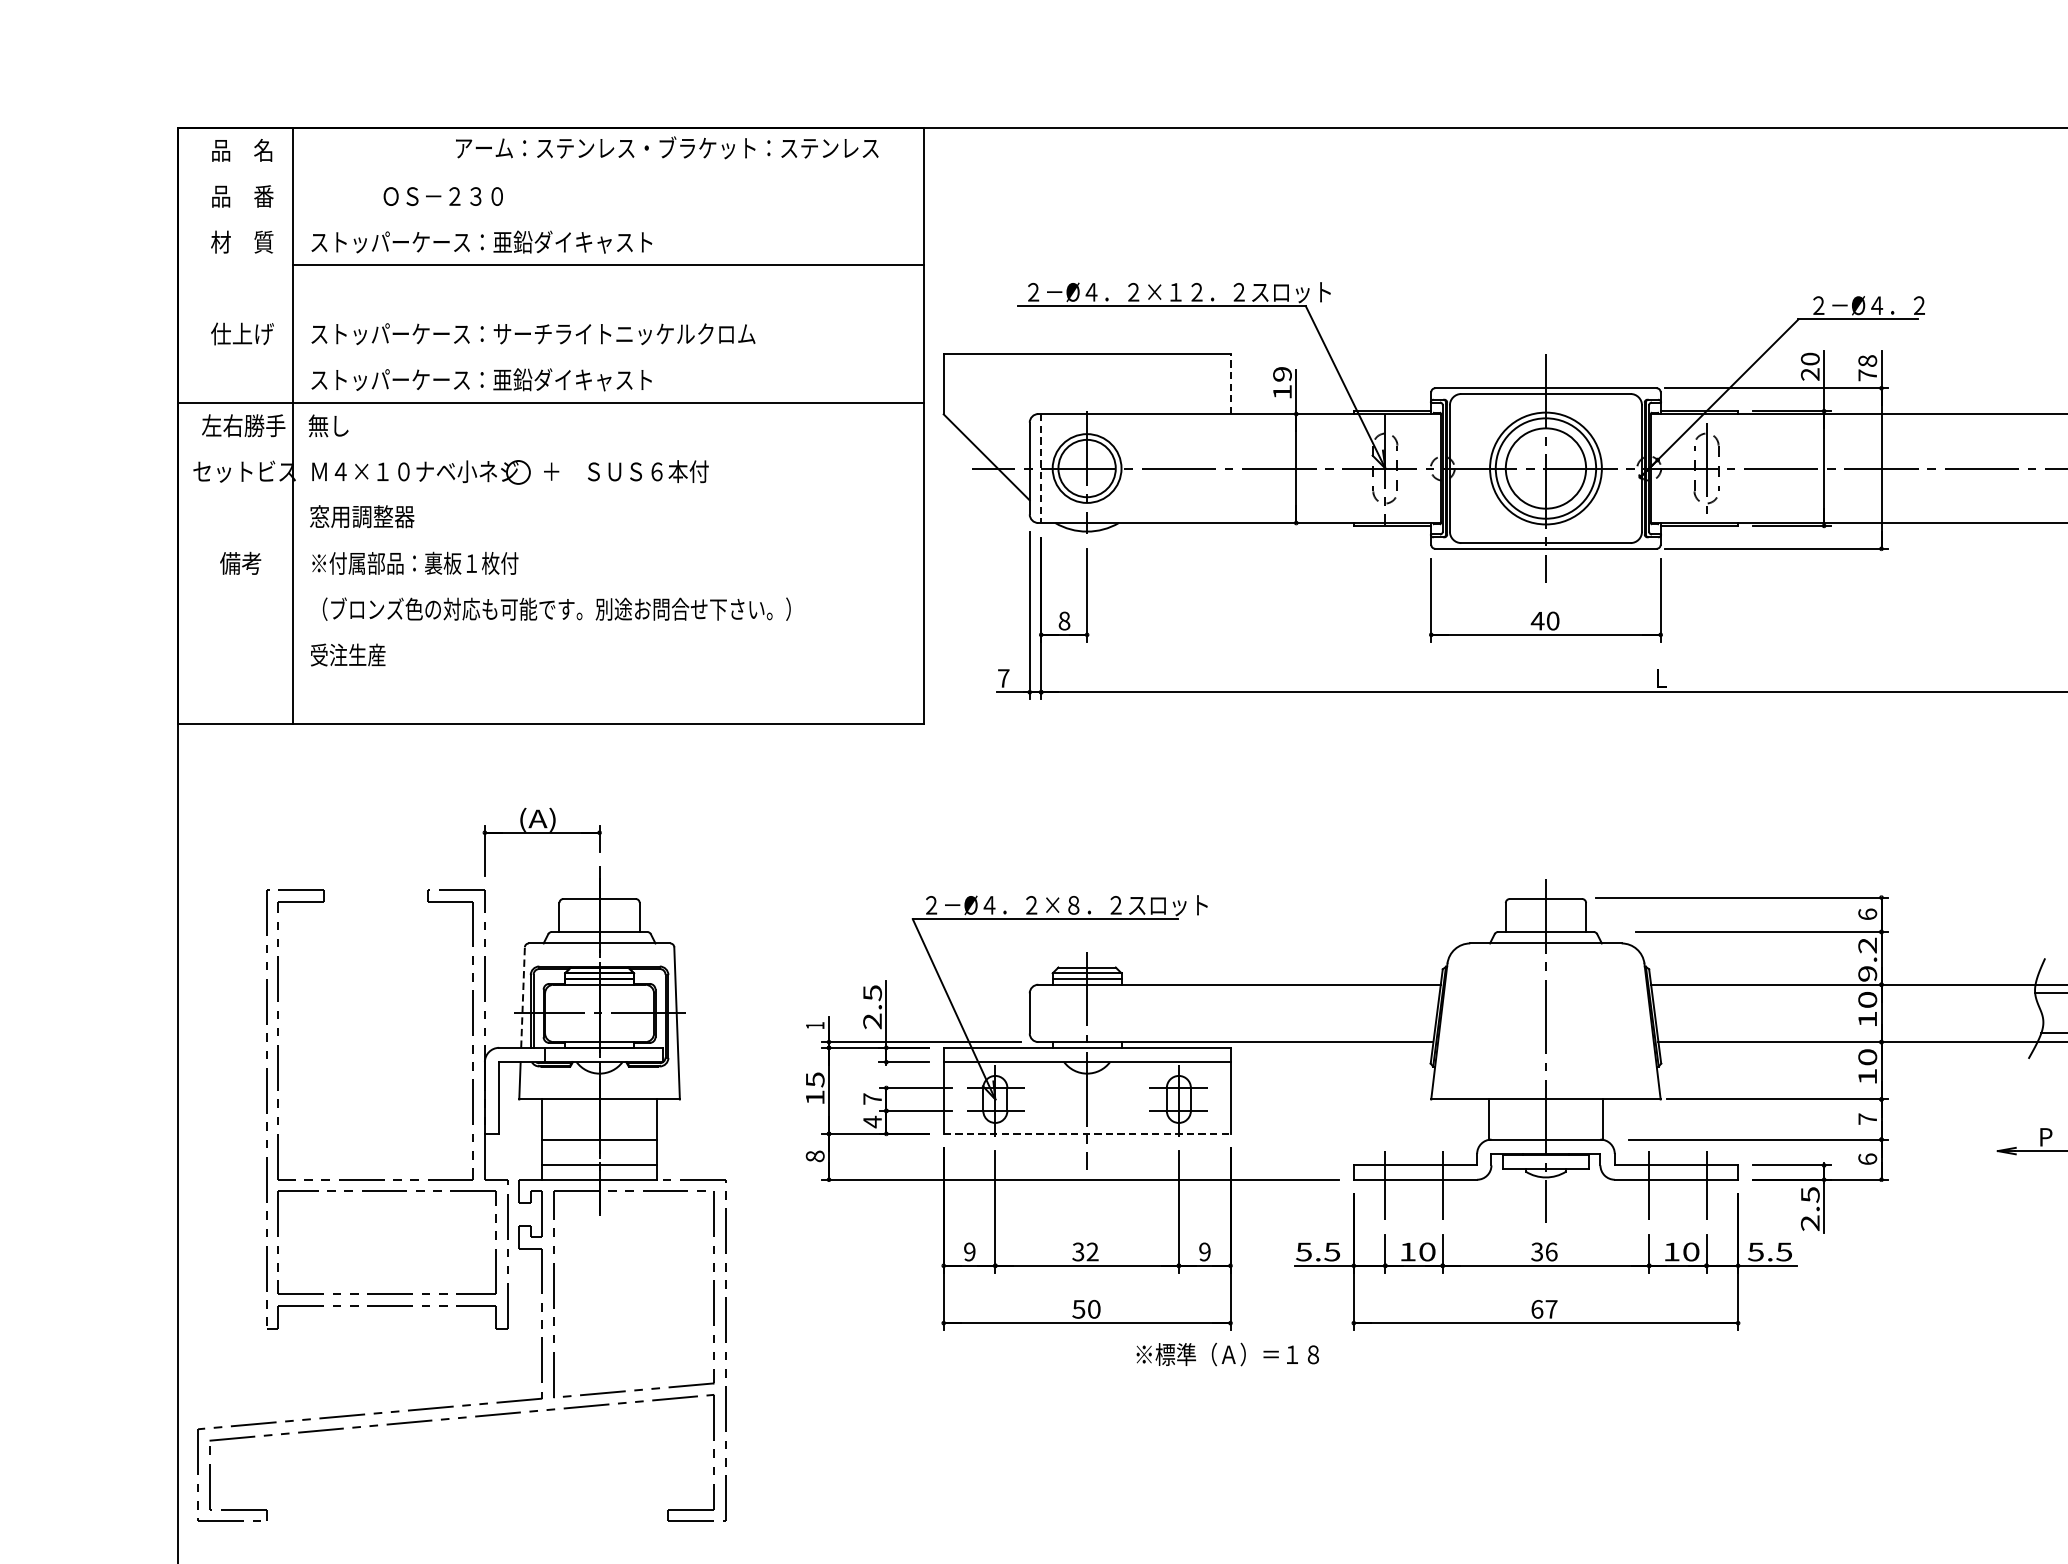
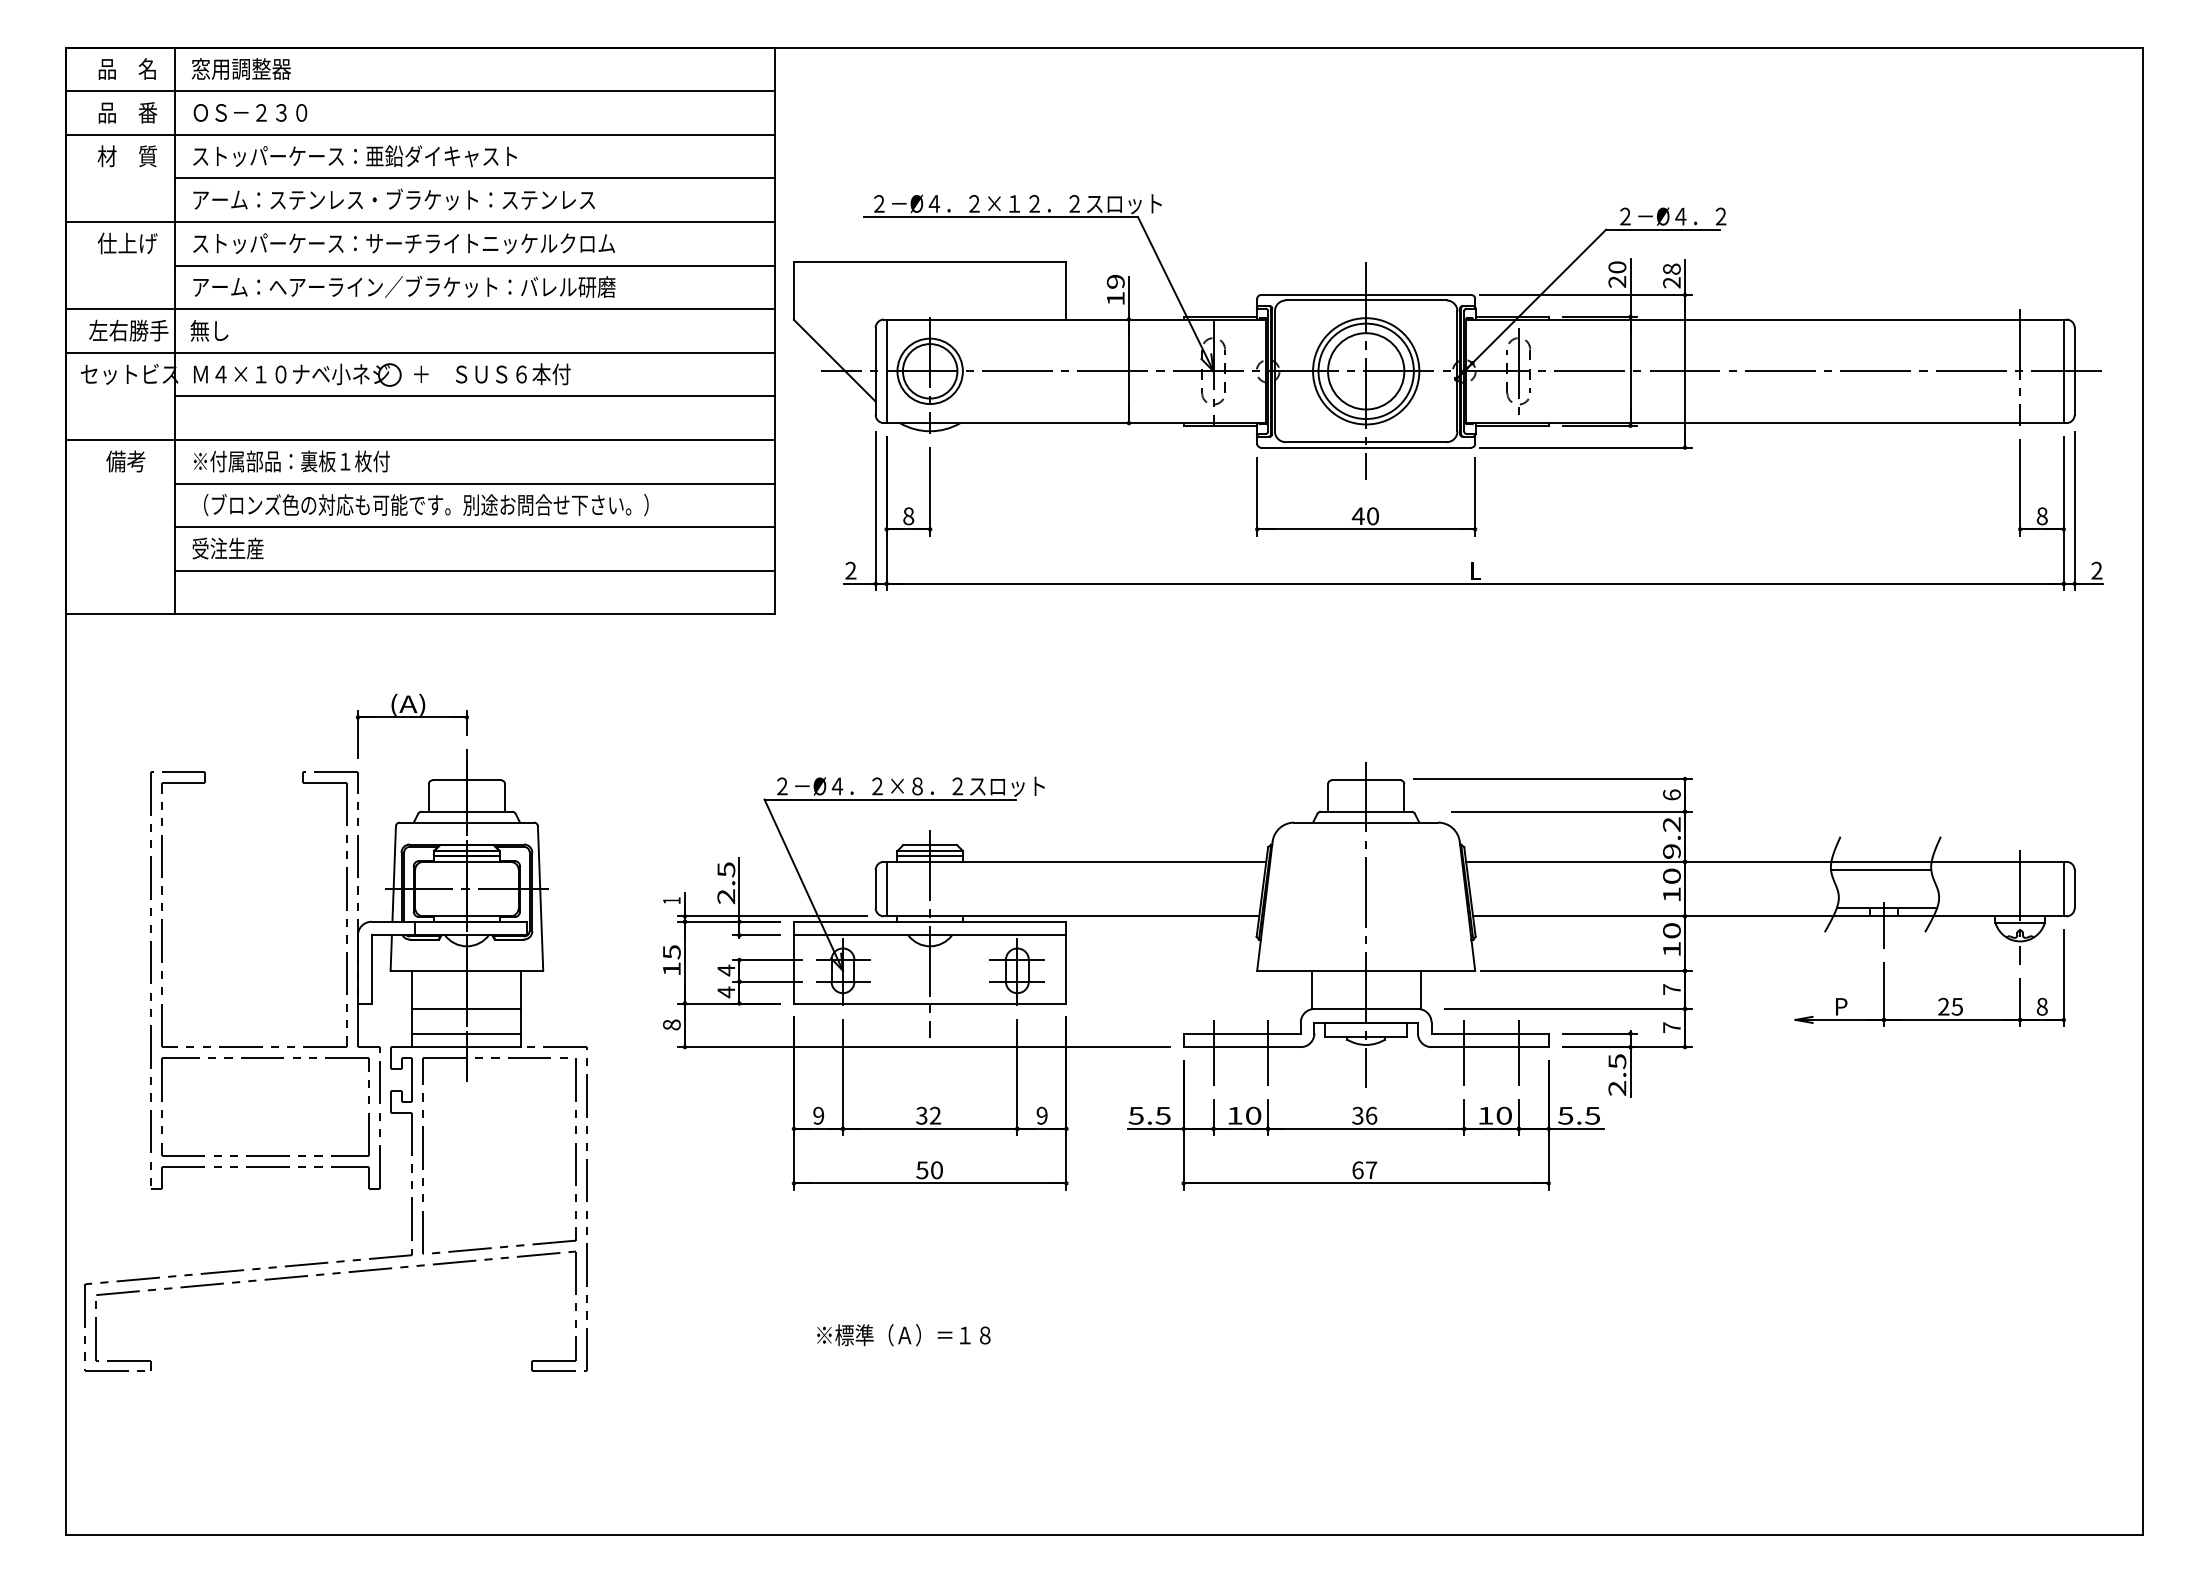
text: (666, 147) -> (393, 199), moved
line: (550, 174) -> (420, 91), added
text: (443, 196) -> (250, 112), moved
line: (550, 219) -> (420, 134), added
line: (550, 310) -> (420, 221), added
line: (607, 357) -> (474, 265), added
text: (1867, 375) -> (1671, 282), 78 -> 28
text: (533, 379) -> (404, 286), ストッパーケース：亜鉛ダイキャスト -> アーム：ヘアーライン／ブラケット：バレル研磨
line: (1230, 383) -> (1066, 290), dashed -> solid
line: (550, 448) -> (420, 352), added
line: (1041, 468) -> (886, 371), dashed -> solid
line: (607, 495) -> (474, 396), added
text: (361, 516) -> (240, 68), moved
line: (550, 540) -> (420, 439), added
line: (607, 586) -> (474, 483), added
line: (607, 632) -> (474, 527), added
line: (607, 678) -> (474, 570), added
text: (1003, 678) -> (850, 570), 7 -> 2
line: (523, 998) -> (394, 874), dashed -> solid
line: (1041, 1012) -> (886, 888), added
text: (872, 1099) -> (726, 970), 7 -> 4
line: (1087, 1133) -> (930, 1003), dashed -> solid
text: (1867, 1159) -> (1671, 1027), 6 -> 7
text: (1227, 1354) -> (903, 1335), moved

